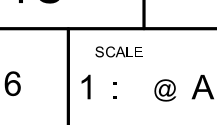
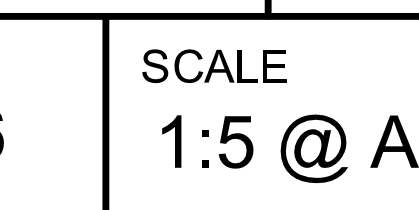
part: (118, 51) -> (213, 65), size x1.43
part: (85, 86) -> (170, 140), moved
fill: (129, 87) -> (237, 142), added
part: (164, 90) -> (312, 149), size x1.43

